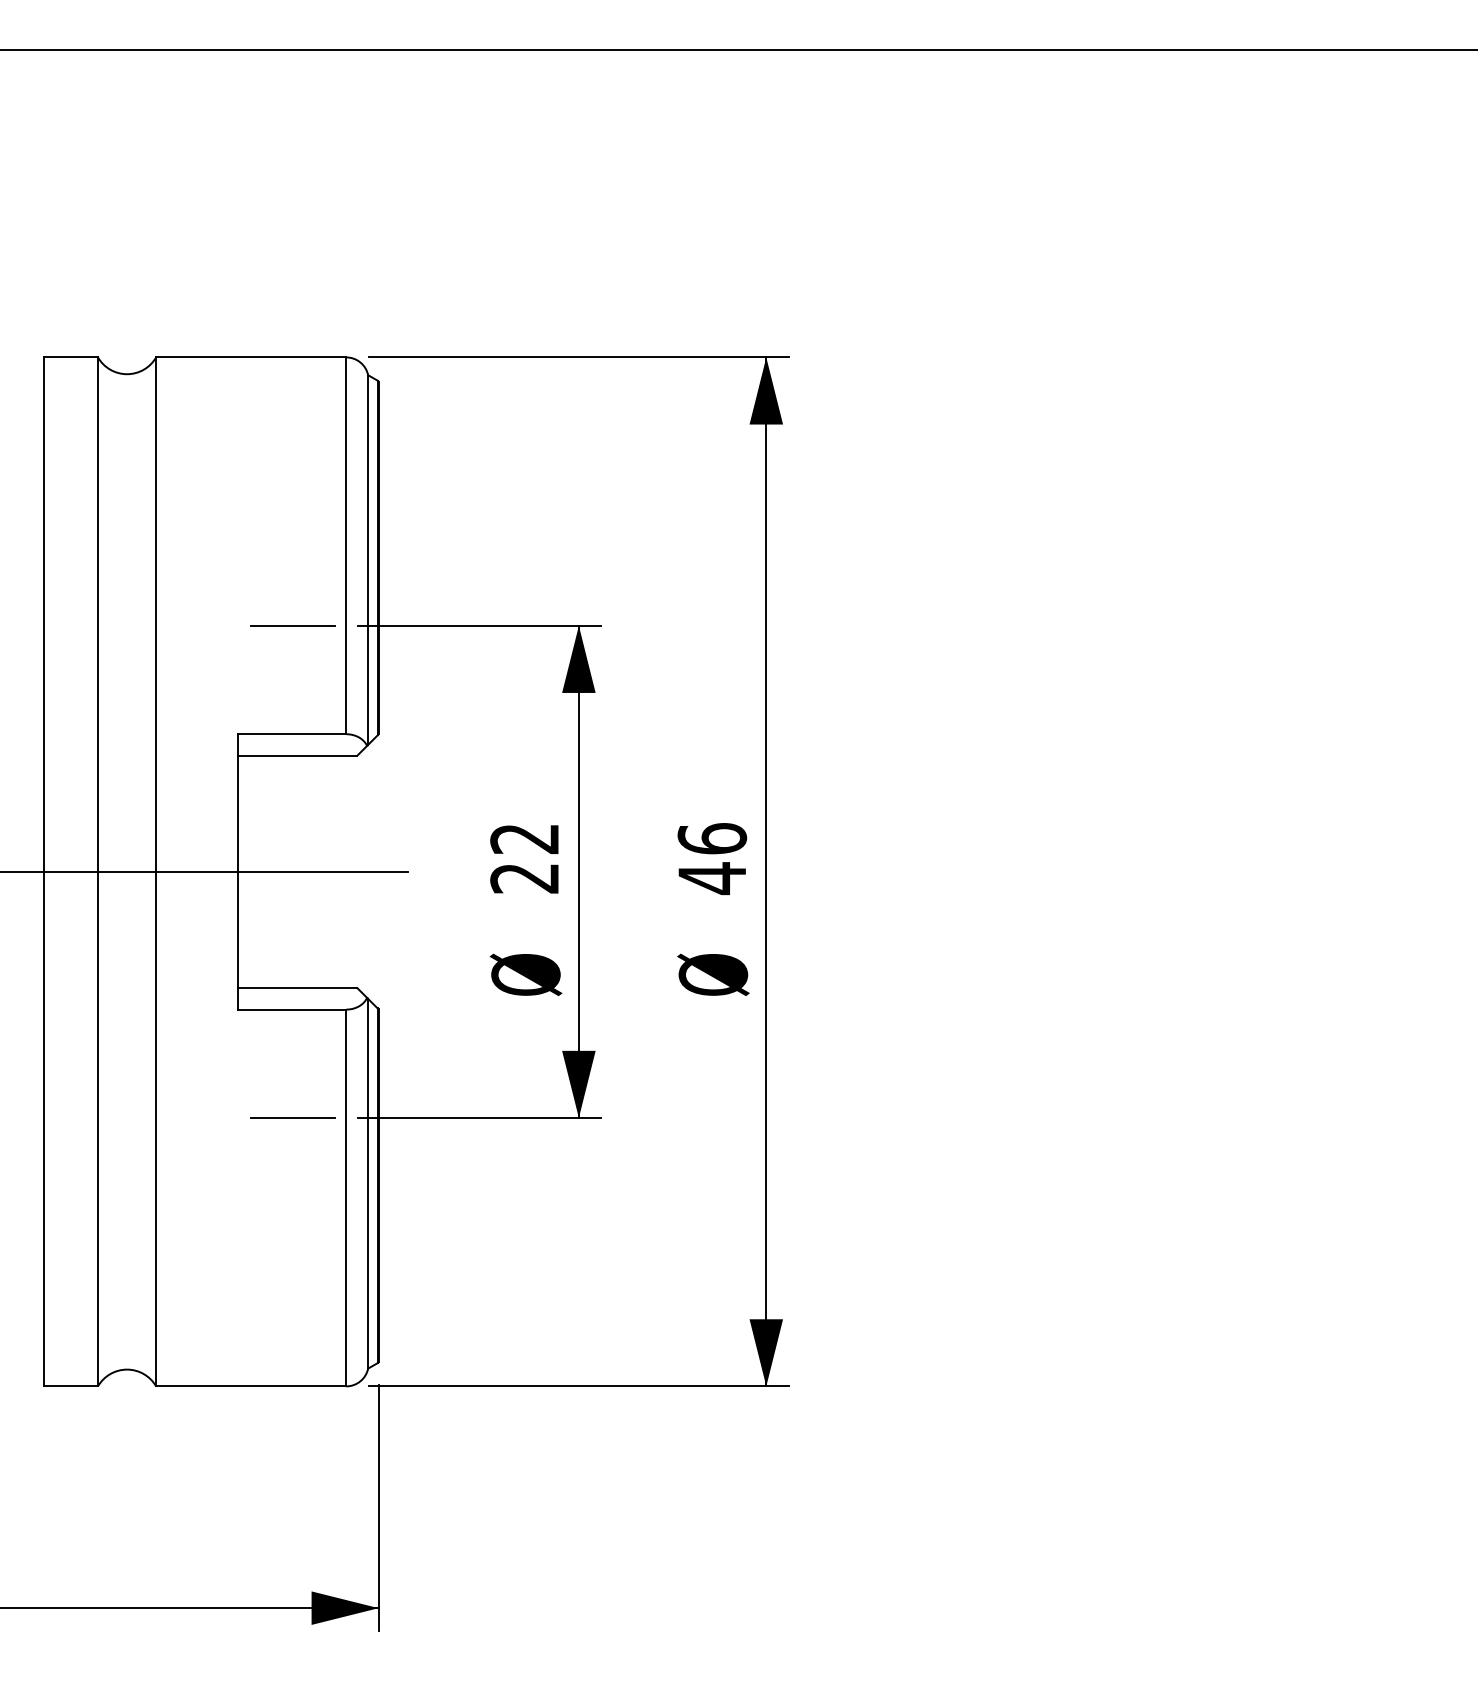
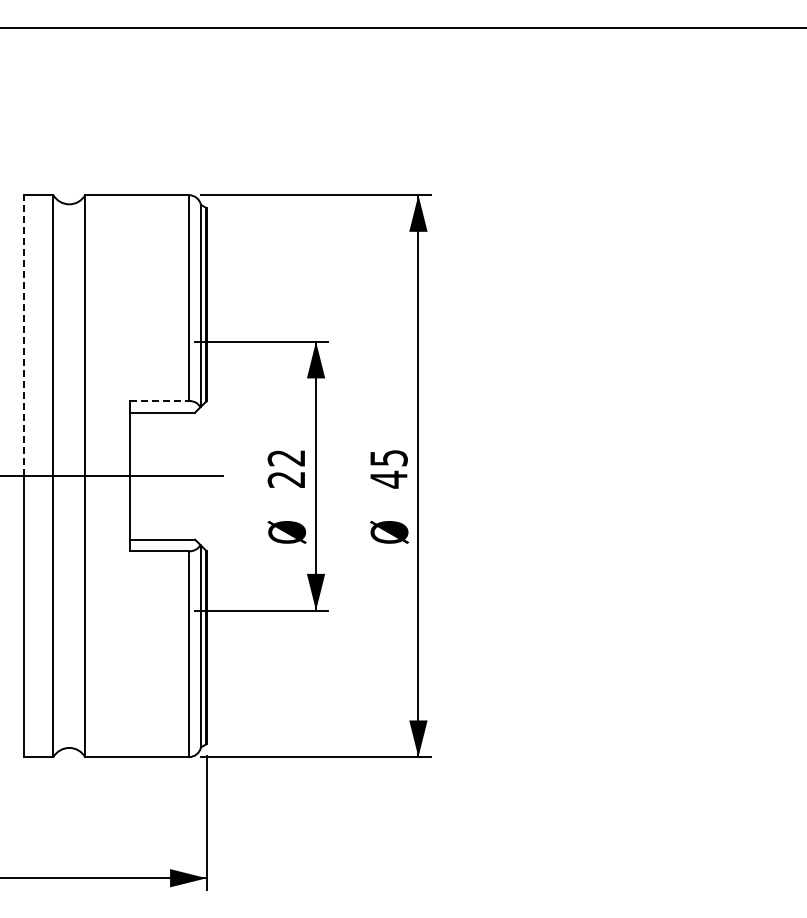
line: (45, 614) -> (24, 335), solid -> dashed
line: (292, 625) -> (159, 341), removed
line: (292, 733) -> (159, 400), solid -> dashed
text: (711, 837) -> (388, 457), 46 -> 45
line: (292, 1117) -> (159, 610), removed

